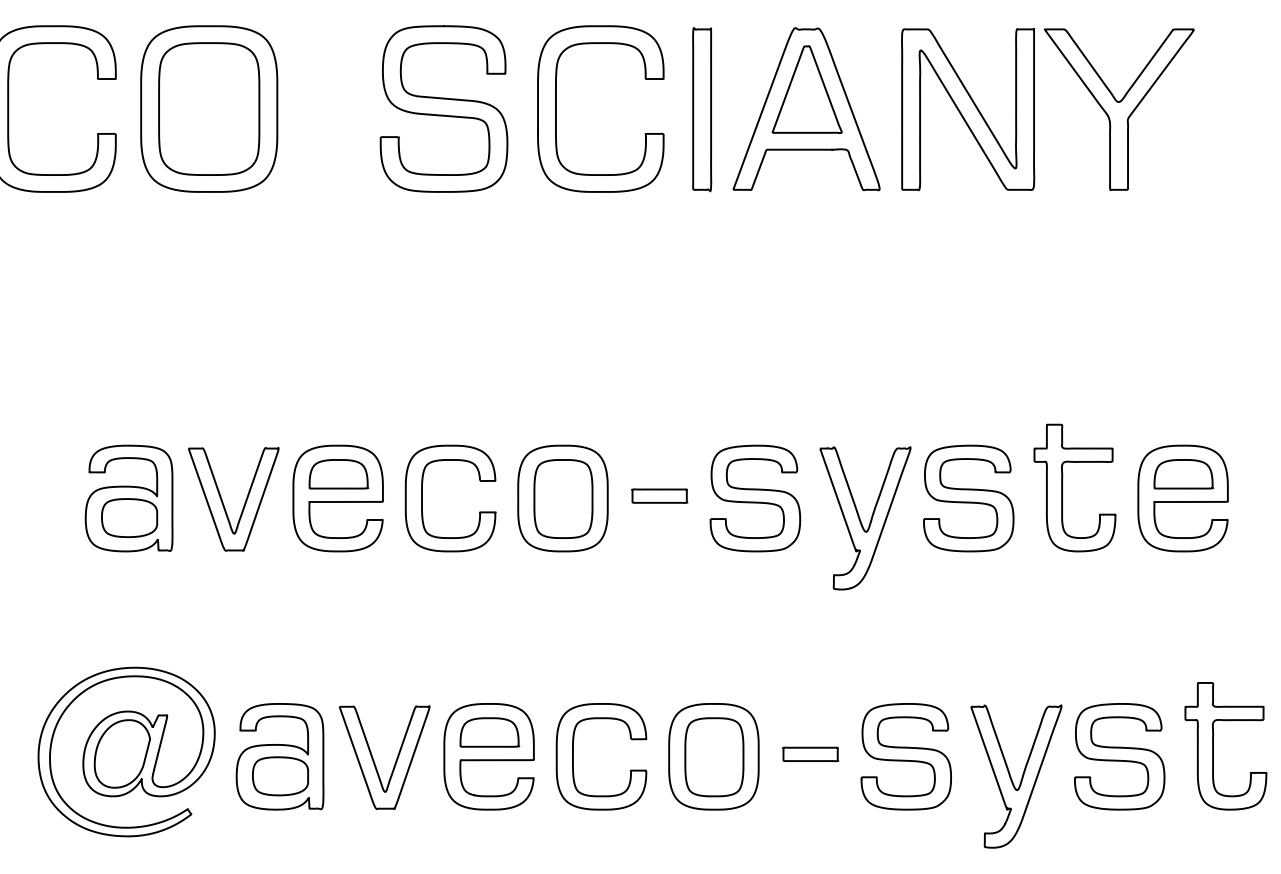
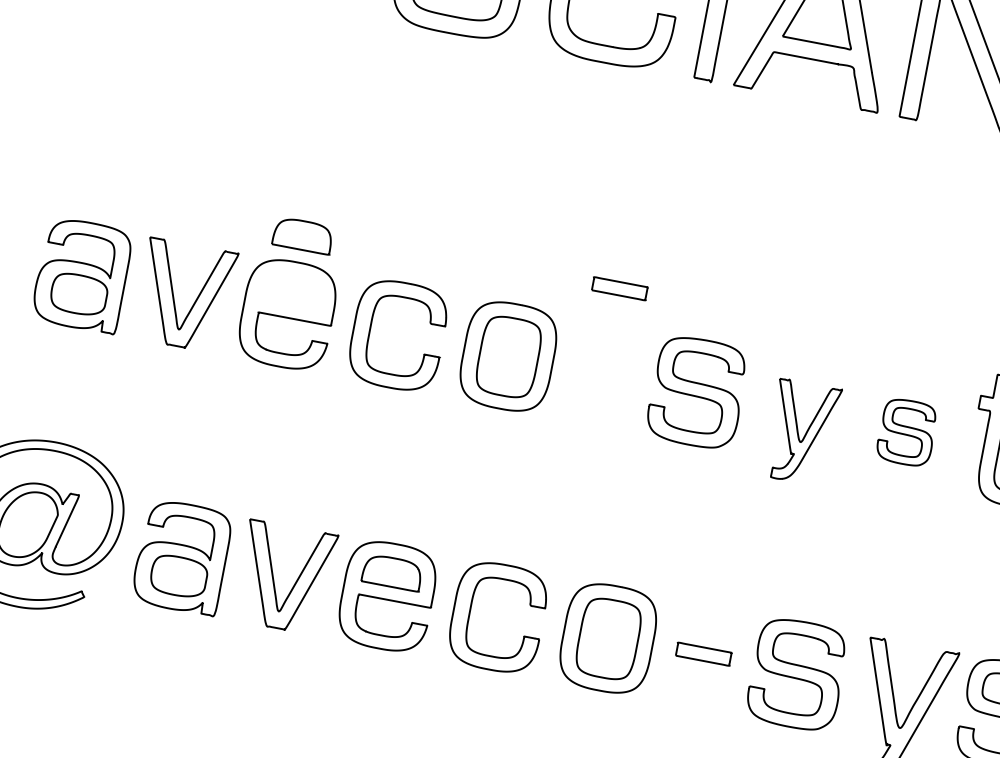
part: (338, 474) -> (302, 235), moved
part: (659, 495) -> (619, 288), moved
part: (968, 498) -> (906, 432), size x0.6
part: (865, 518) -> (801, 432), size x0.7

